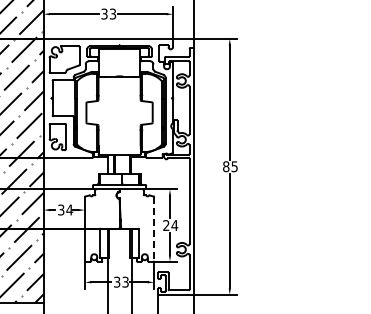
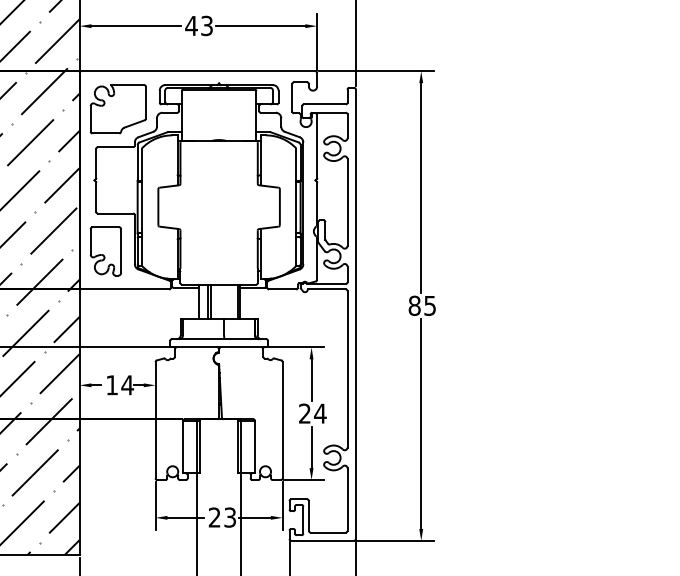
text: (104, 13) -> (191, 24), 33 -> 43
text: (61, 209) -> (112, 384), 34 -> 14
line: (154, 229) -> (283, 420), dashed -> solid
text: (117, 282) -> (215, 518), 33 -> 23

